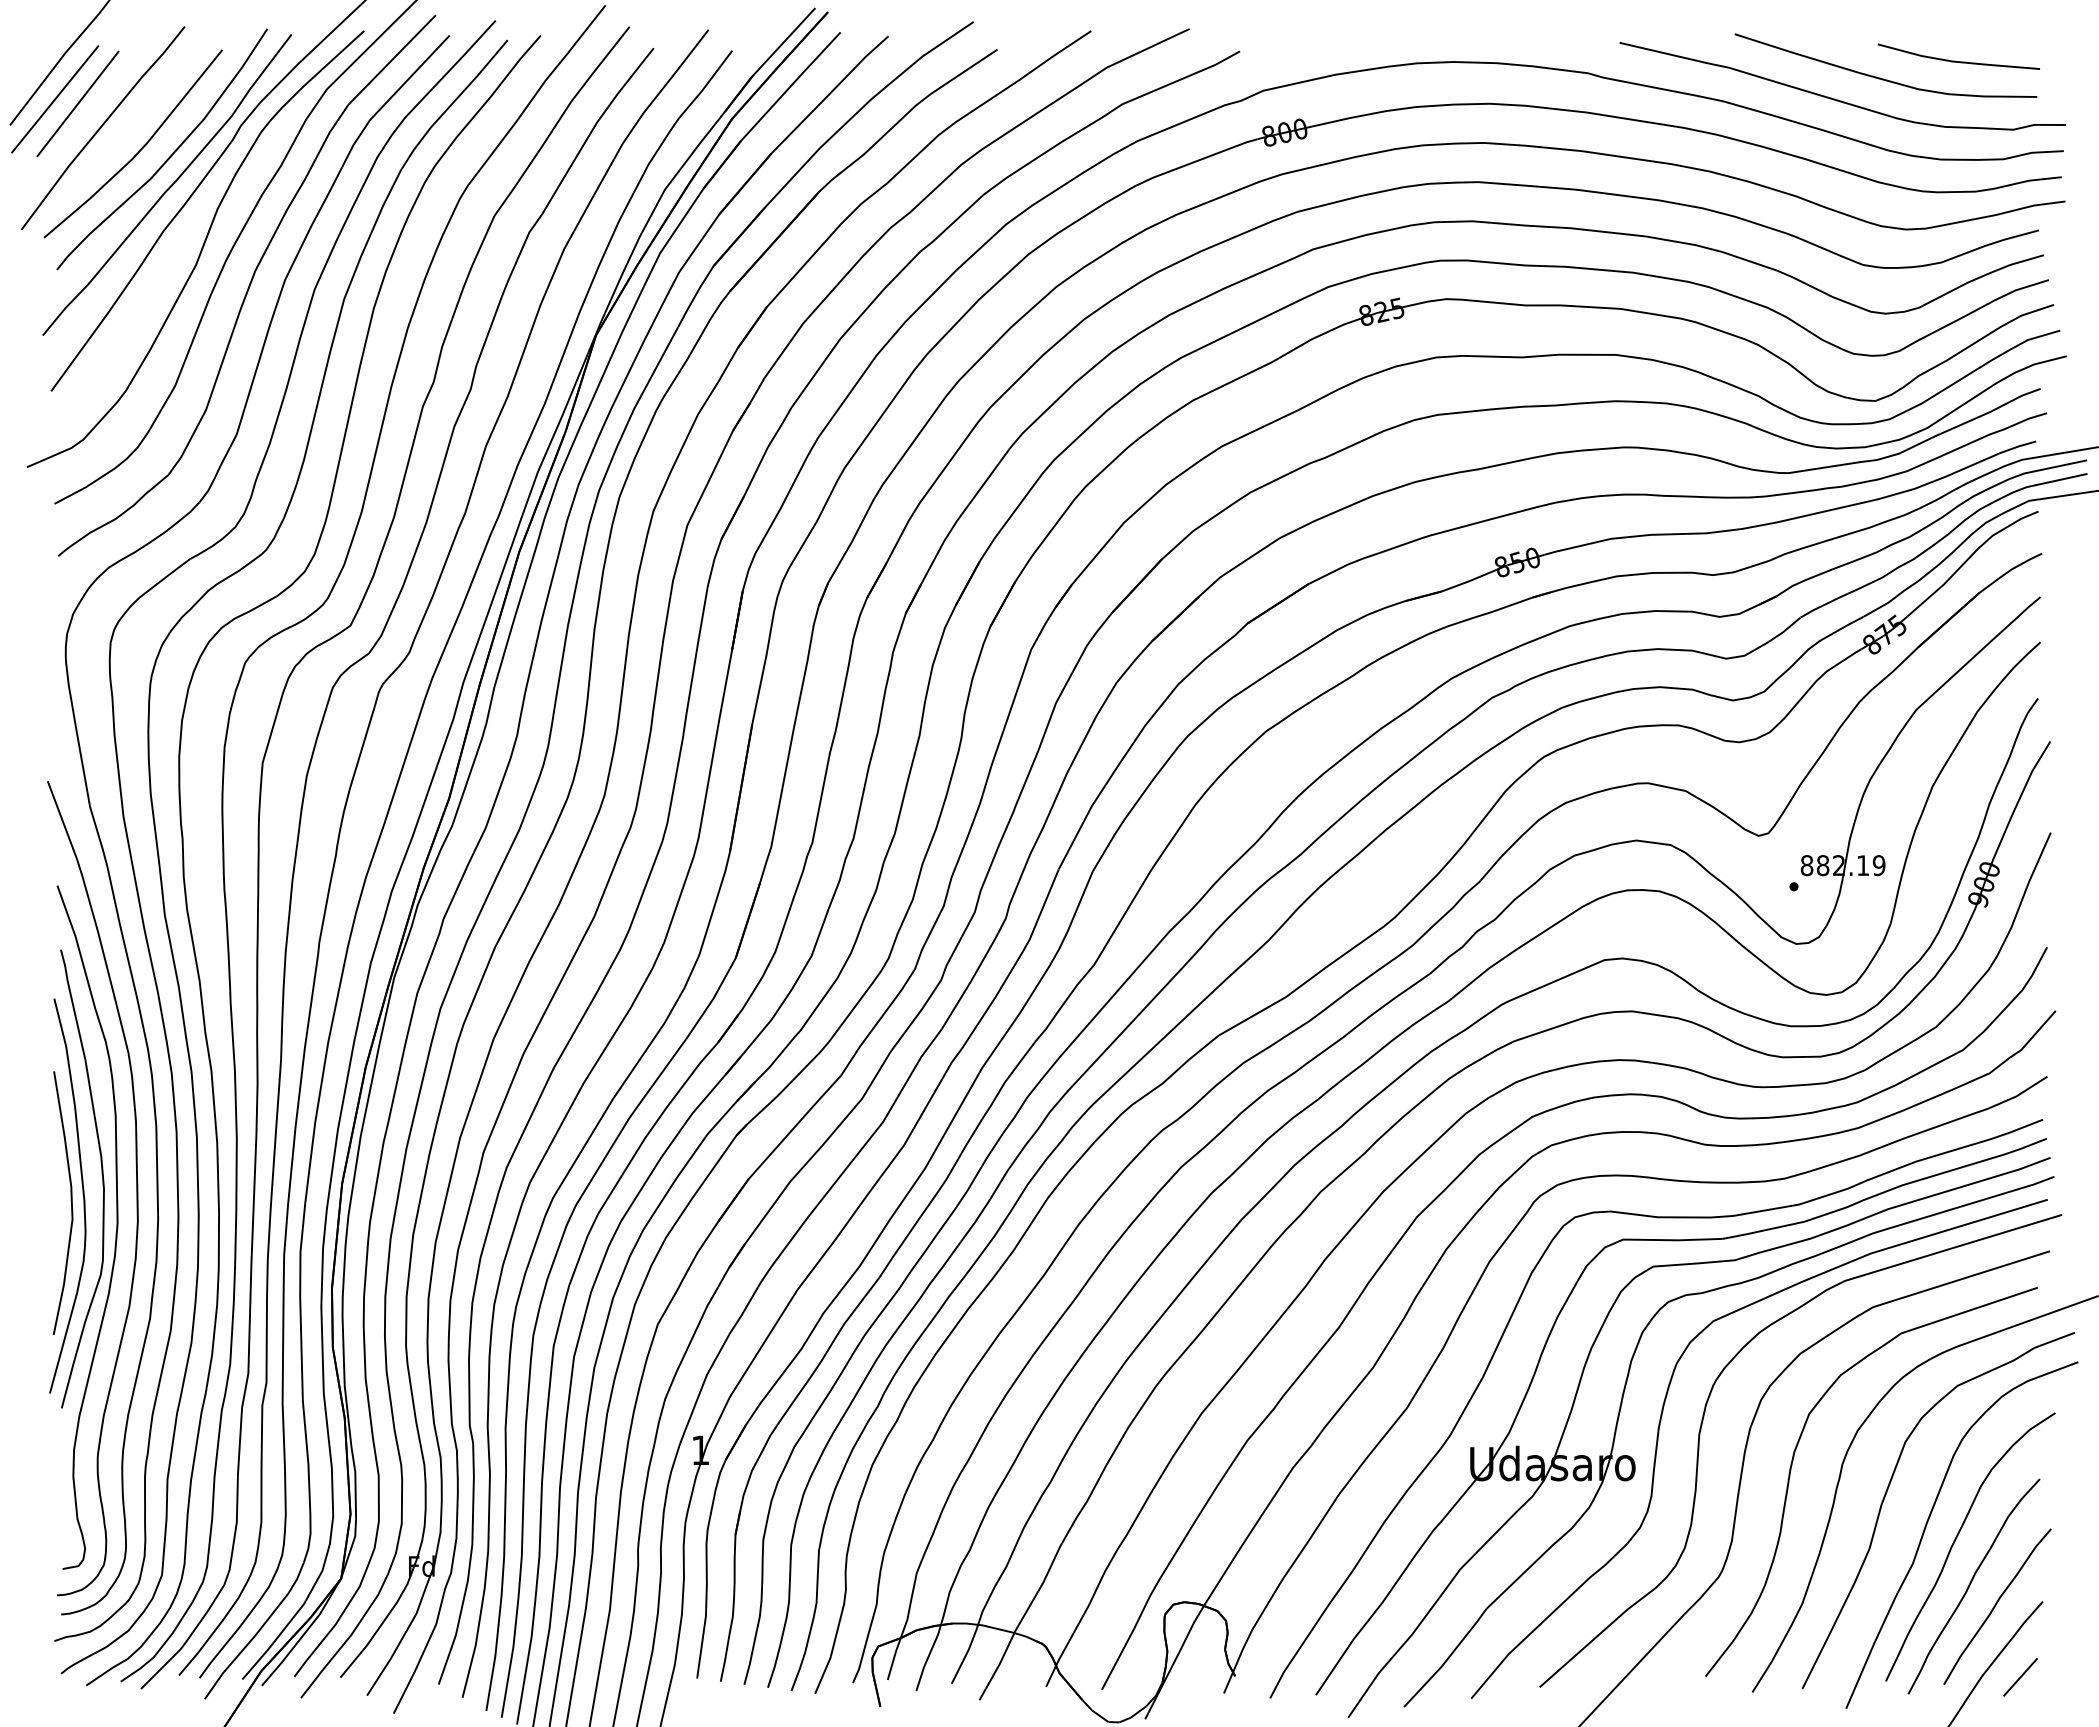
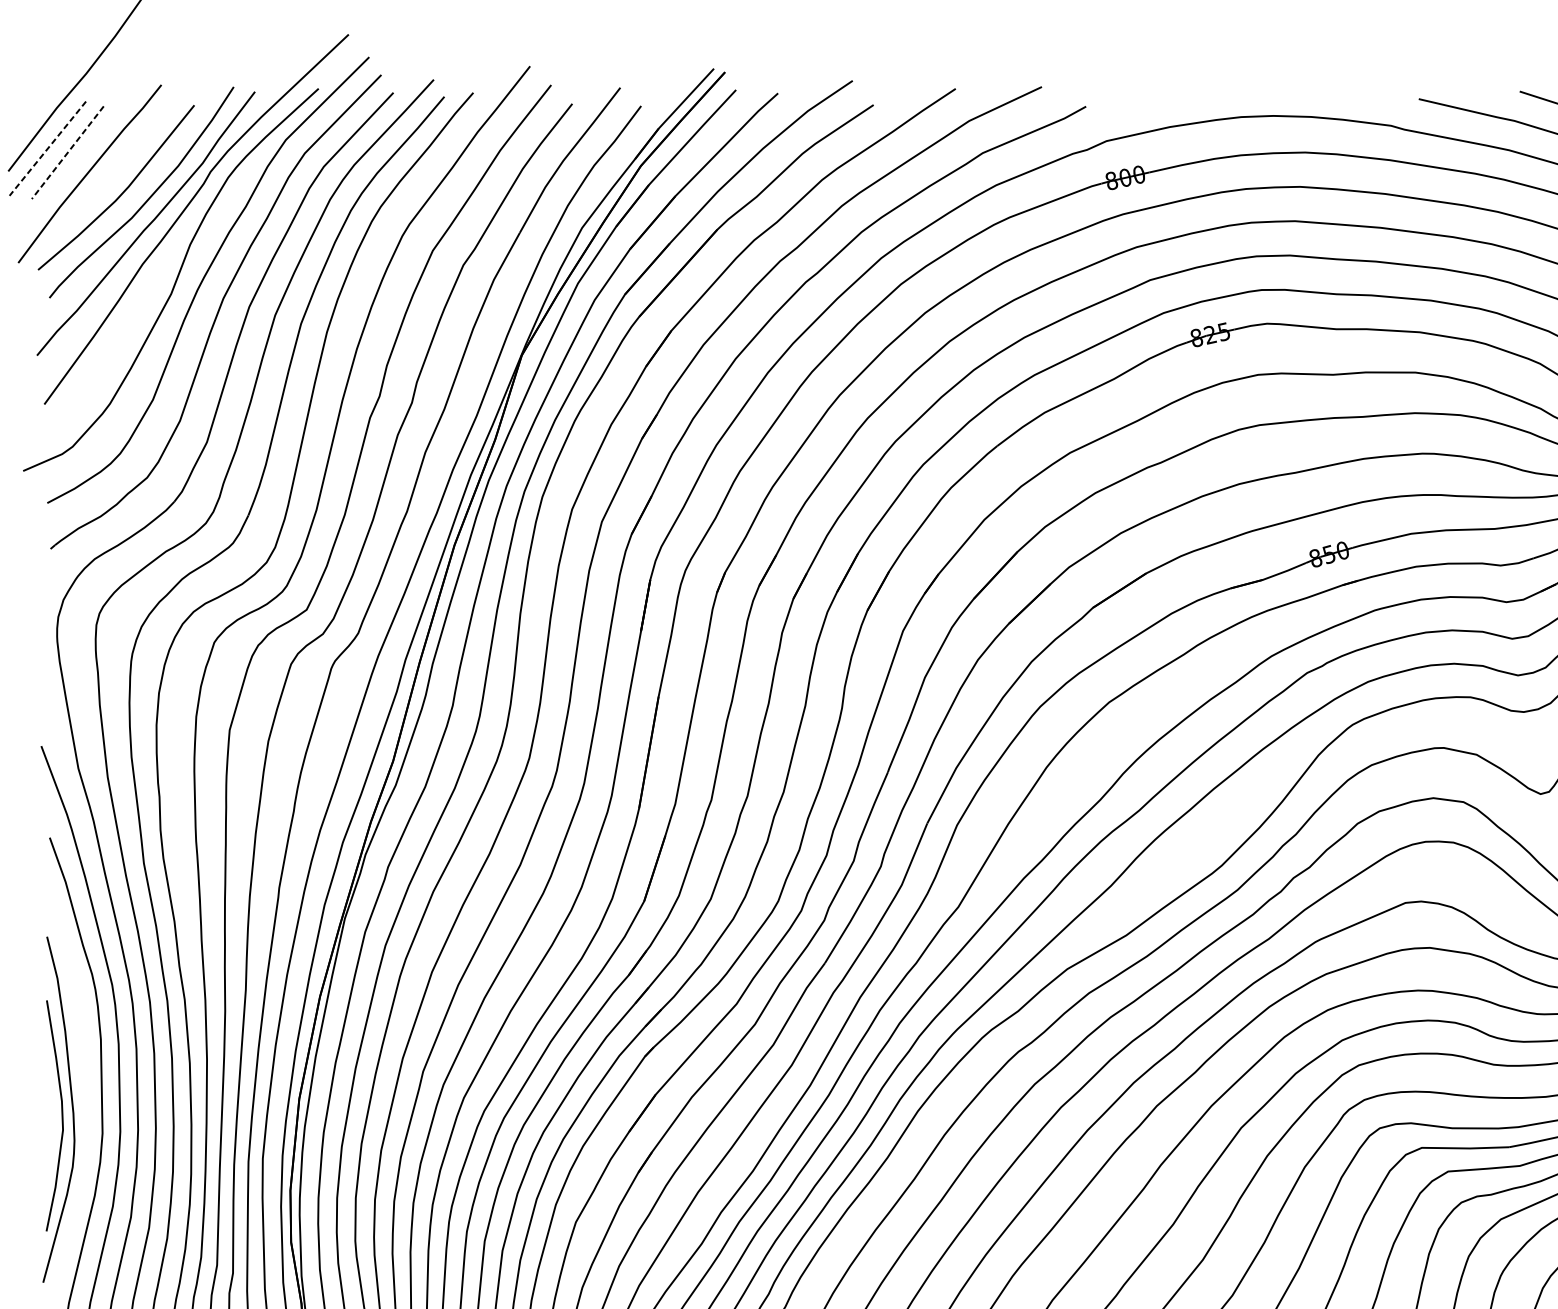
line: (54, 99) -> (47, 148), solid -> dashed
line: (77, 103) -> (67, 152), solid -> dashed
curve: (101, 1174) -> (88, 1090), removed

